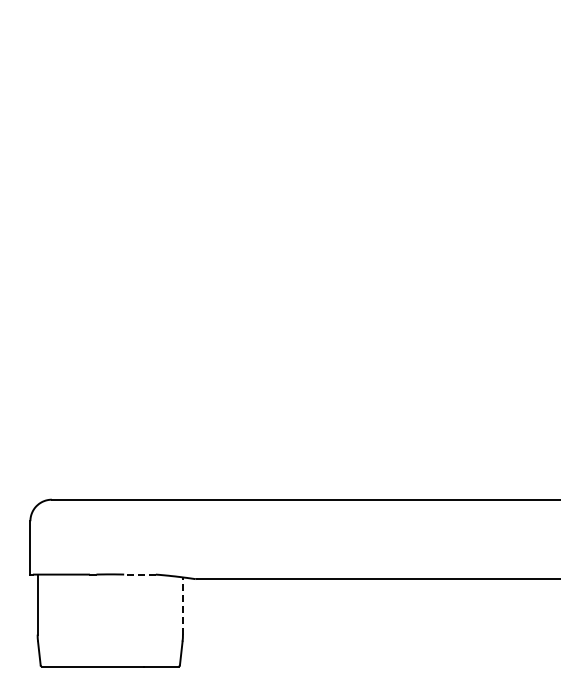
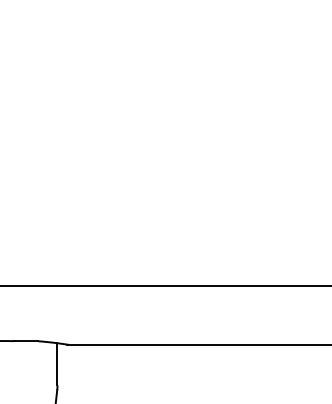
line: (140, 574) -> (26, 341), dashed -> solid
line: (182, 606) -> (57, 364), dashed -> solid

